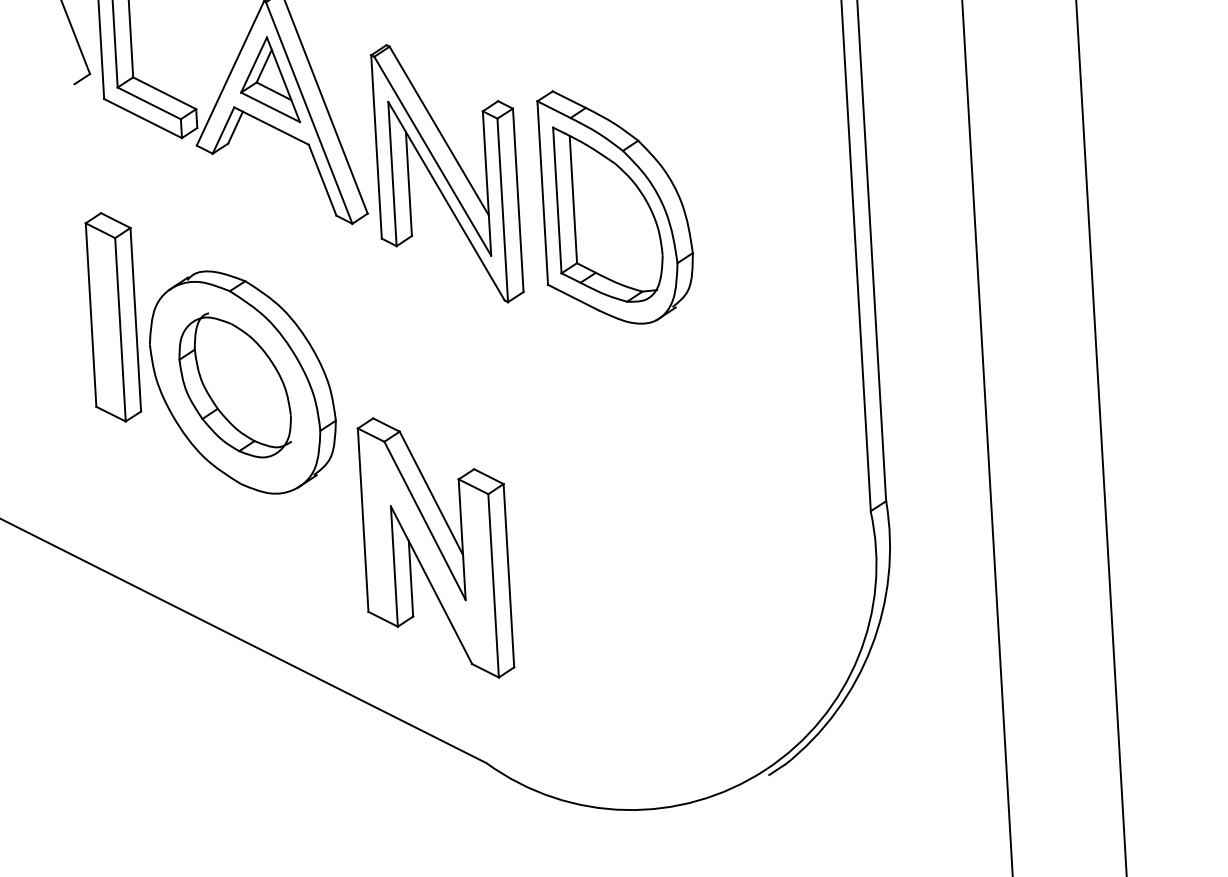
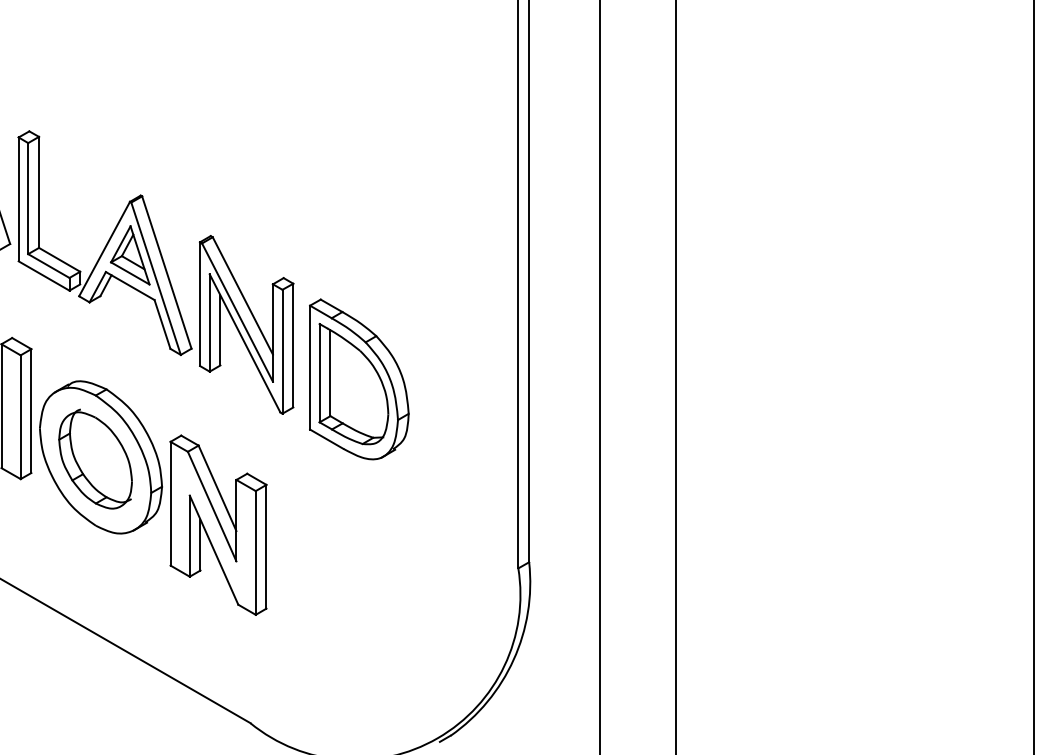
part: (616, 206) -> (359, 379), moved
part: (435, 546) -> (218, 524), moved

